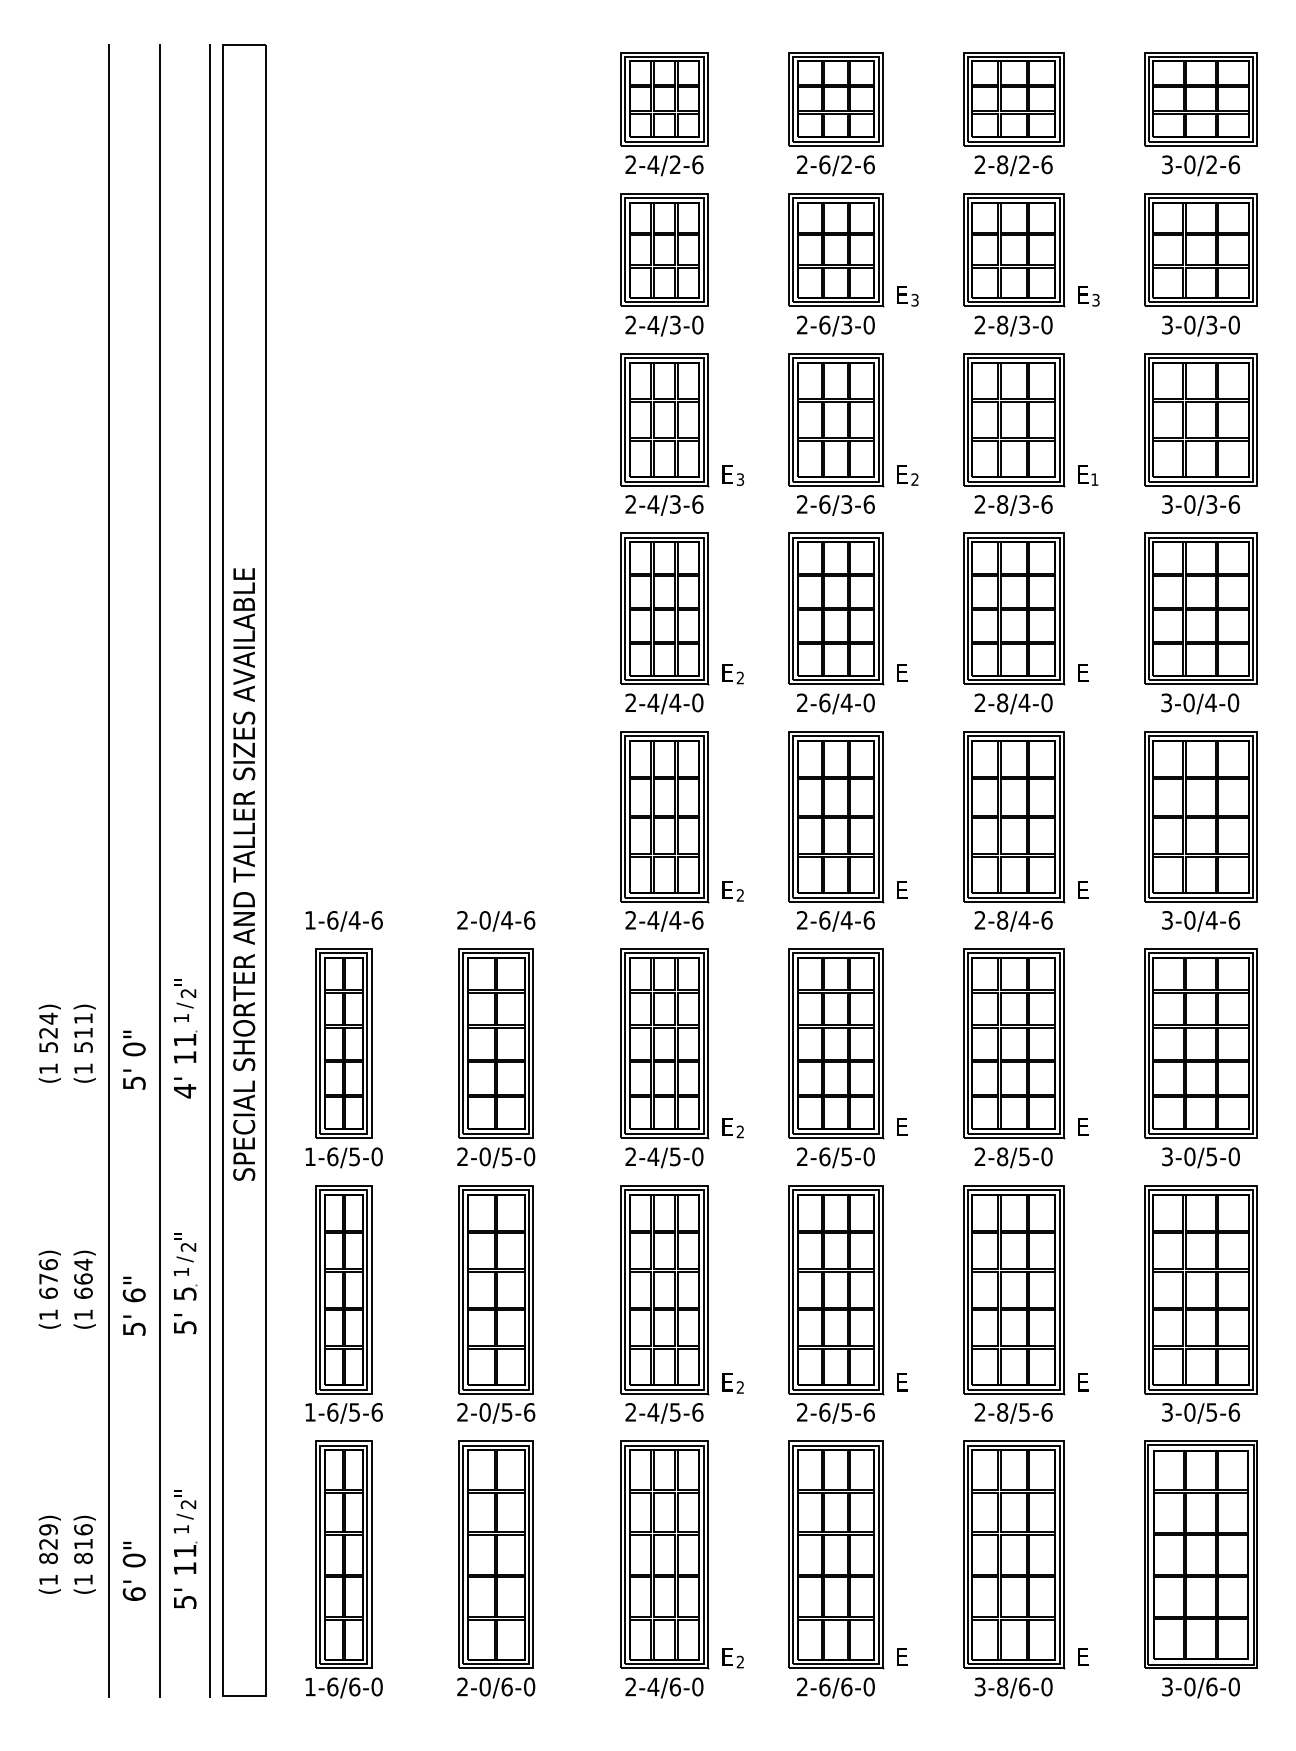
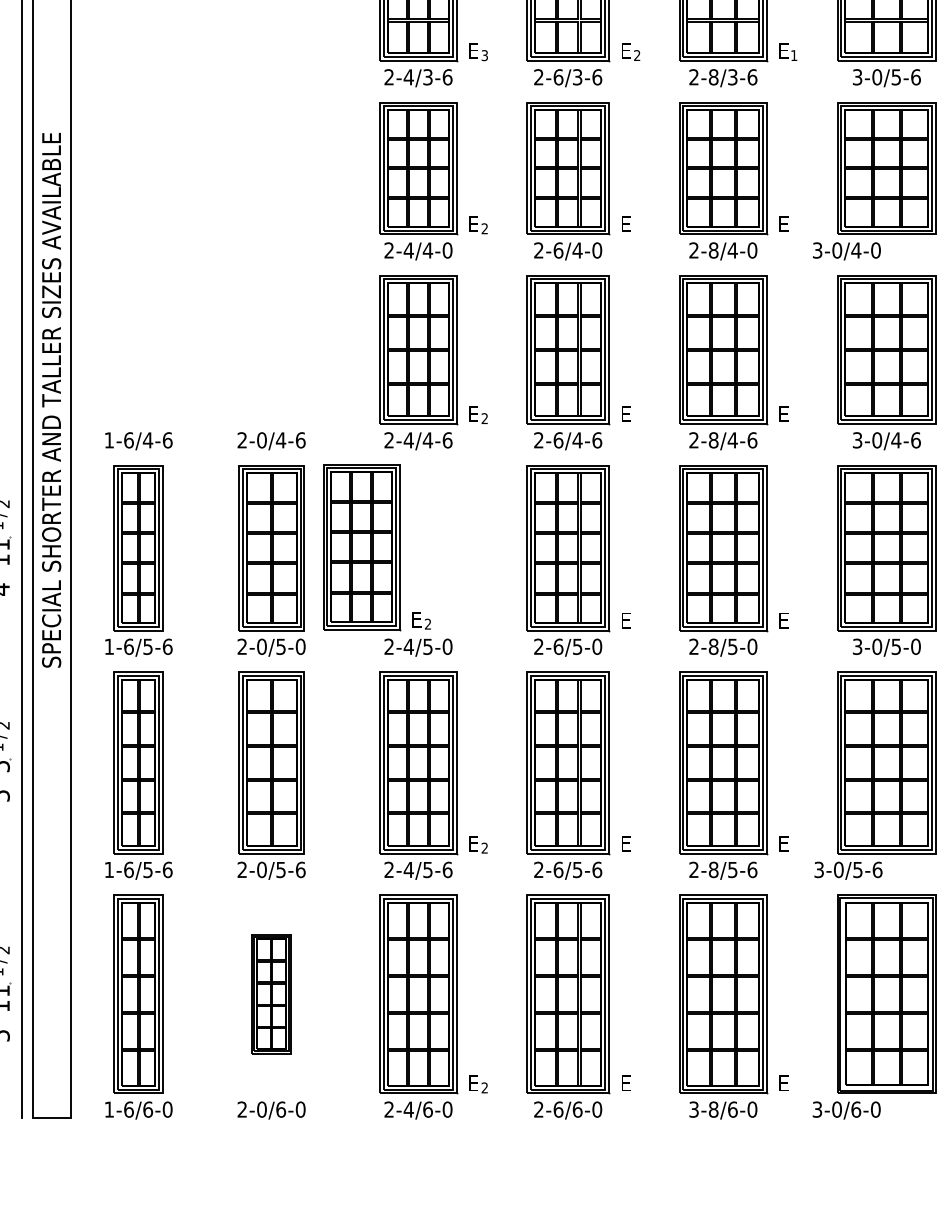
text: (1212, 504) -> (896, 77), 3-0/3-6 -> 3-0/5-6
text: (1200, 703) -> (847, 251), moved
part: (681, 1043) -> (376, 546), moved
text: (376, 1156) -> (167, 646), 1-6/5-0 -> 1-6/5-6
text: (1200, 1413) -> (848, 870), moved
part: (495, 1554) -> (270, 993), size x0.6
text: (1200, 1687) -> (846, 1110), moved

